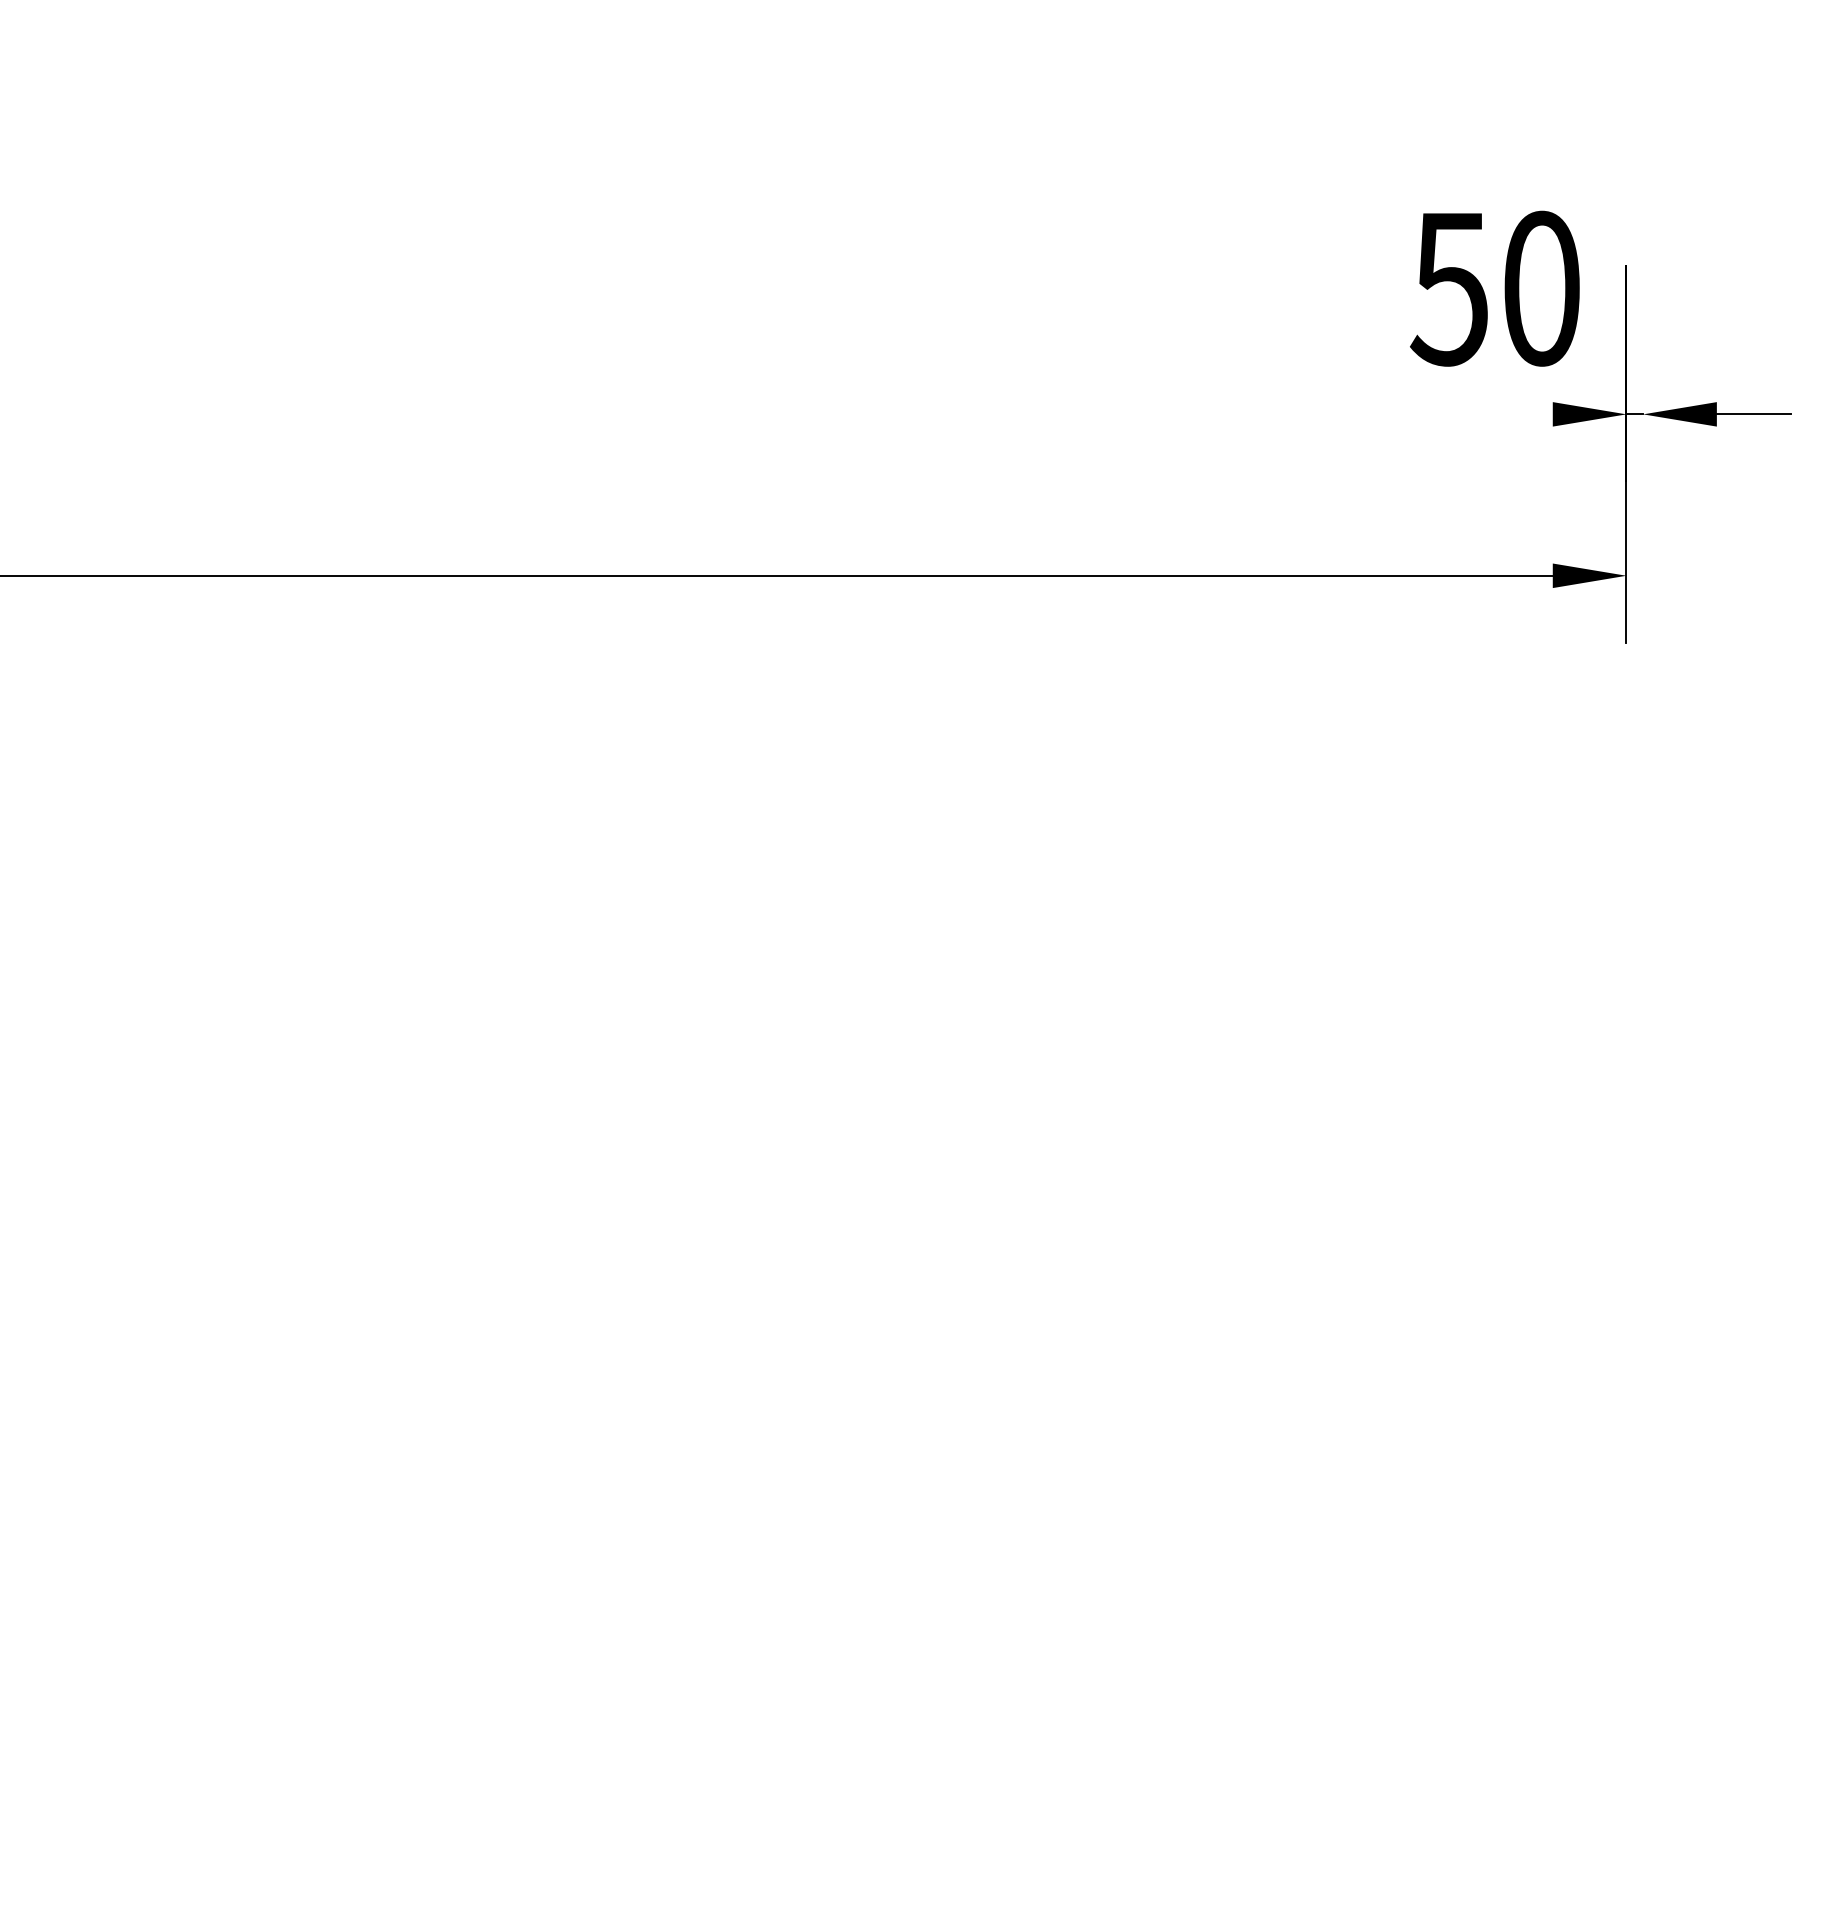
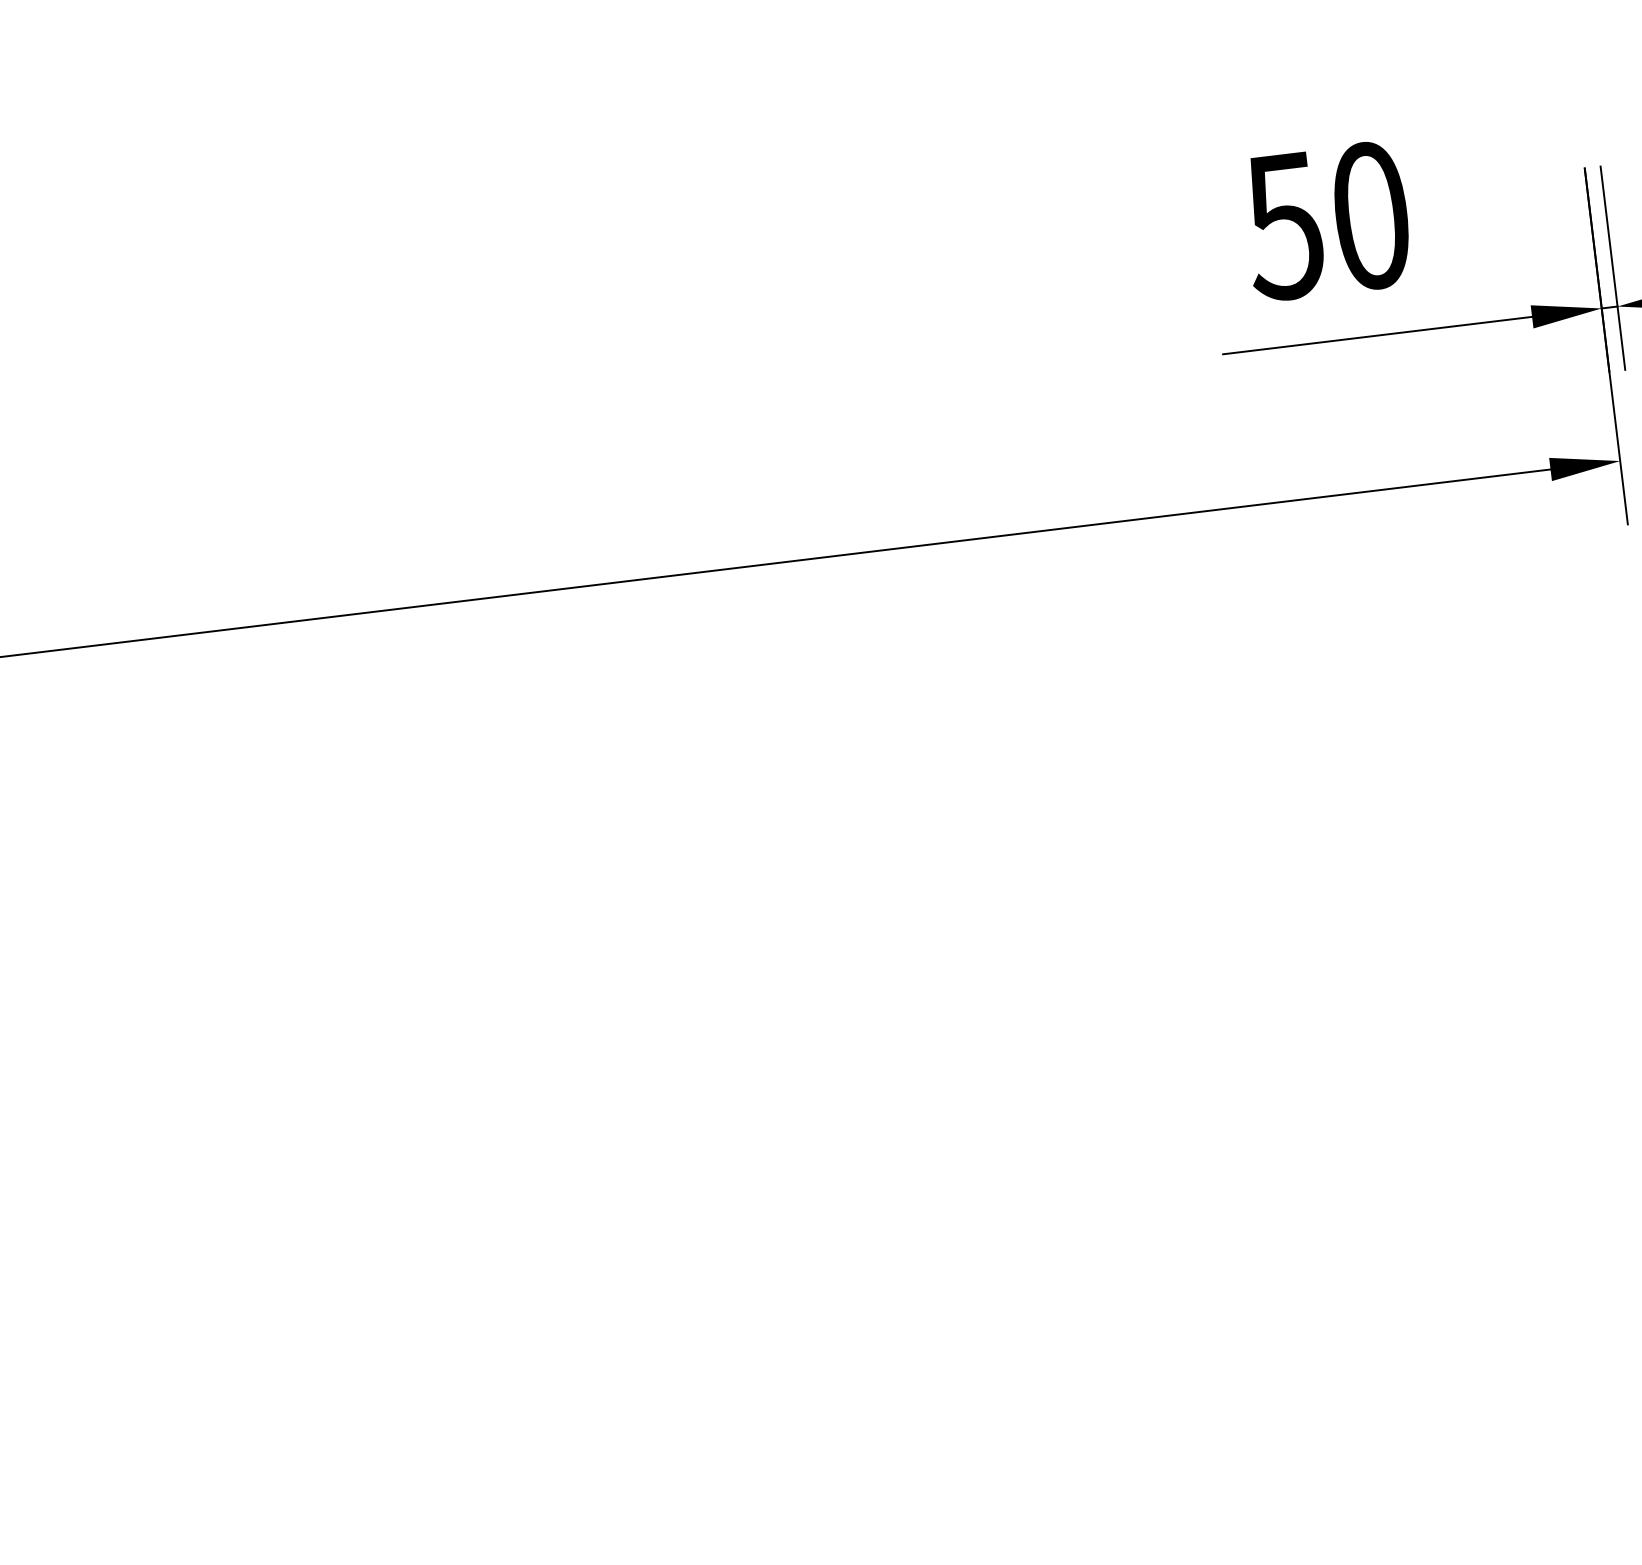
text: (1494, 288) -> (1326, 221), moved
line: (1643, 373) -> (1613, 267), added
line: (1388, 414) -> (1376, 335), added

